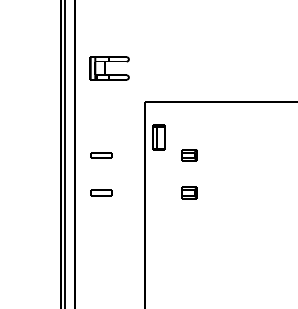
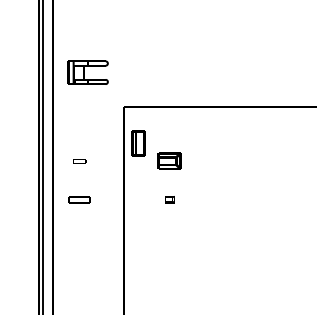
part: (101, 155) -> (79, 161), size x0.6
part: (189, 155) -> (169, 161), size x1.4
part: (189, 192) -> (169, 199), size x0.6

